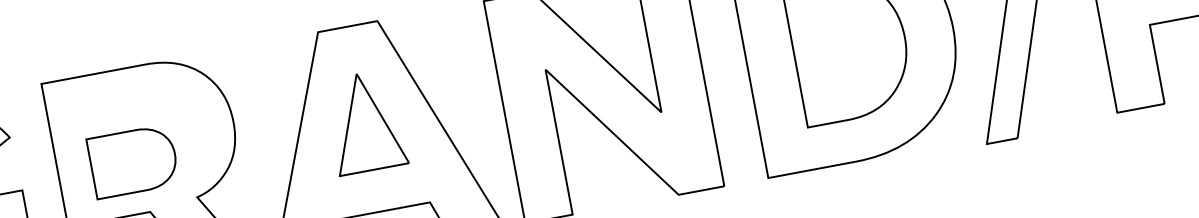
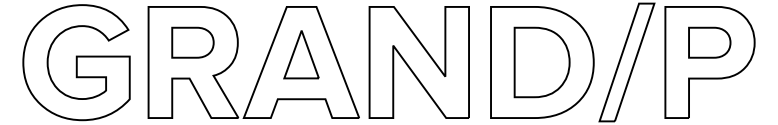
part: (132, 161) -> (192, 42), moved

